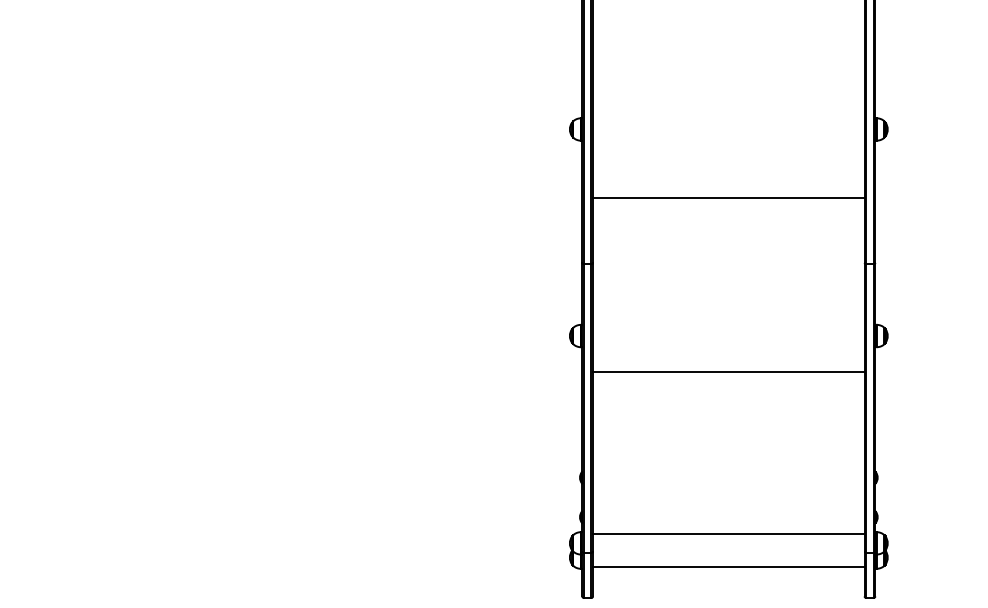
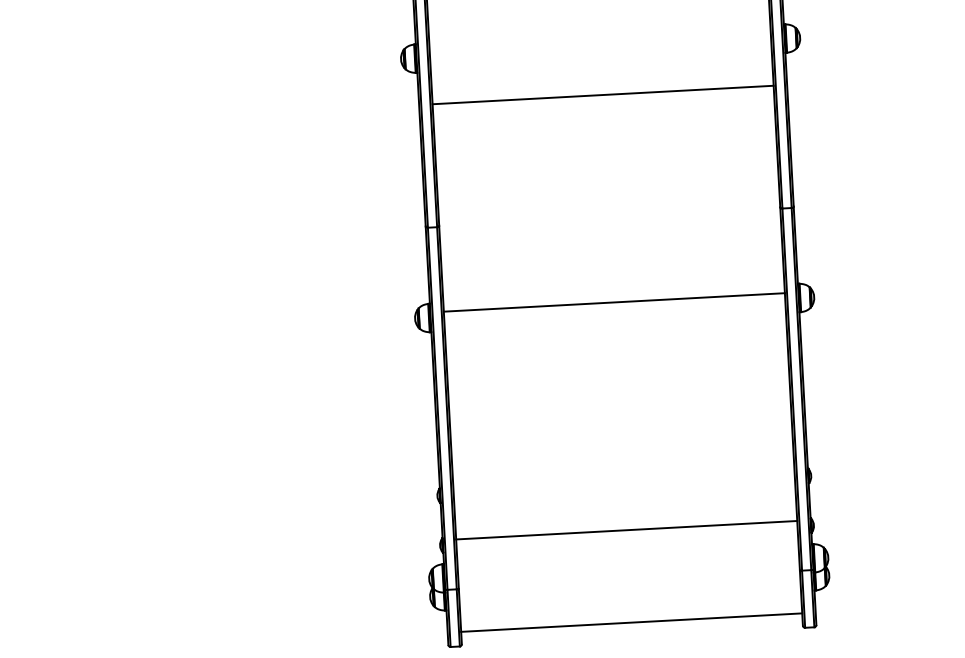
line: (728, 198) -> (602, 95), moved
line: (728, 371) -> (613, 302), moved
line: (728, 533) -> (626, 529), moved
line: (728, 566) -> (631, 622), moved

